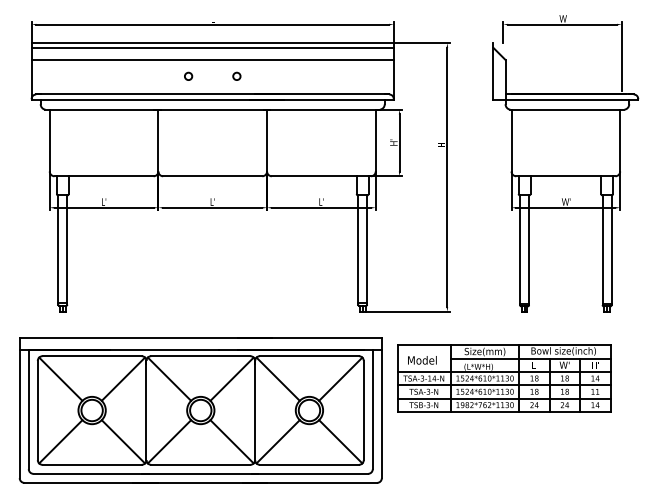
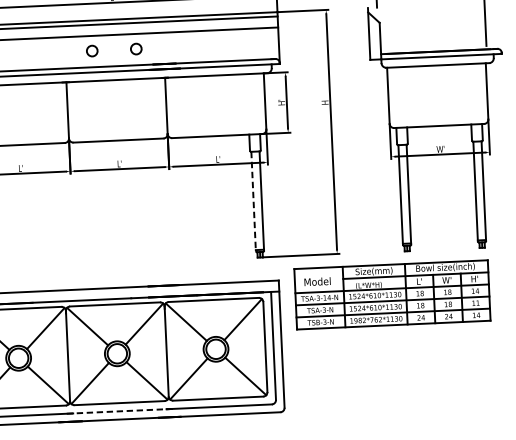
circle: (188, 75) -> (92, 50), size x1.6
circle: (236, 75) -> (135, 48), size x1.6
line: (358, 249) -> (253, 201), solid -> dashed
part: (504, 378) -> (392, 294), moved
line: (200, 473) -> (119, 410), solid -> dashed

